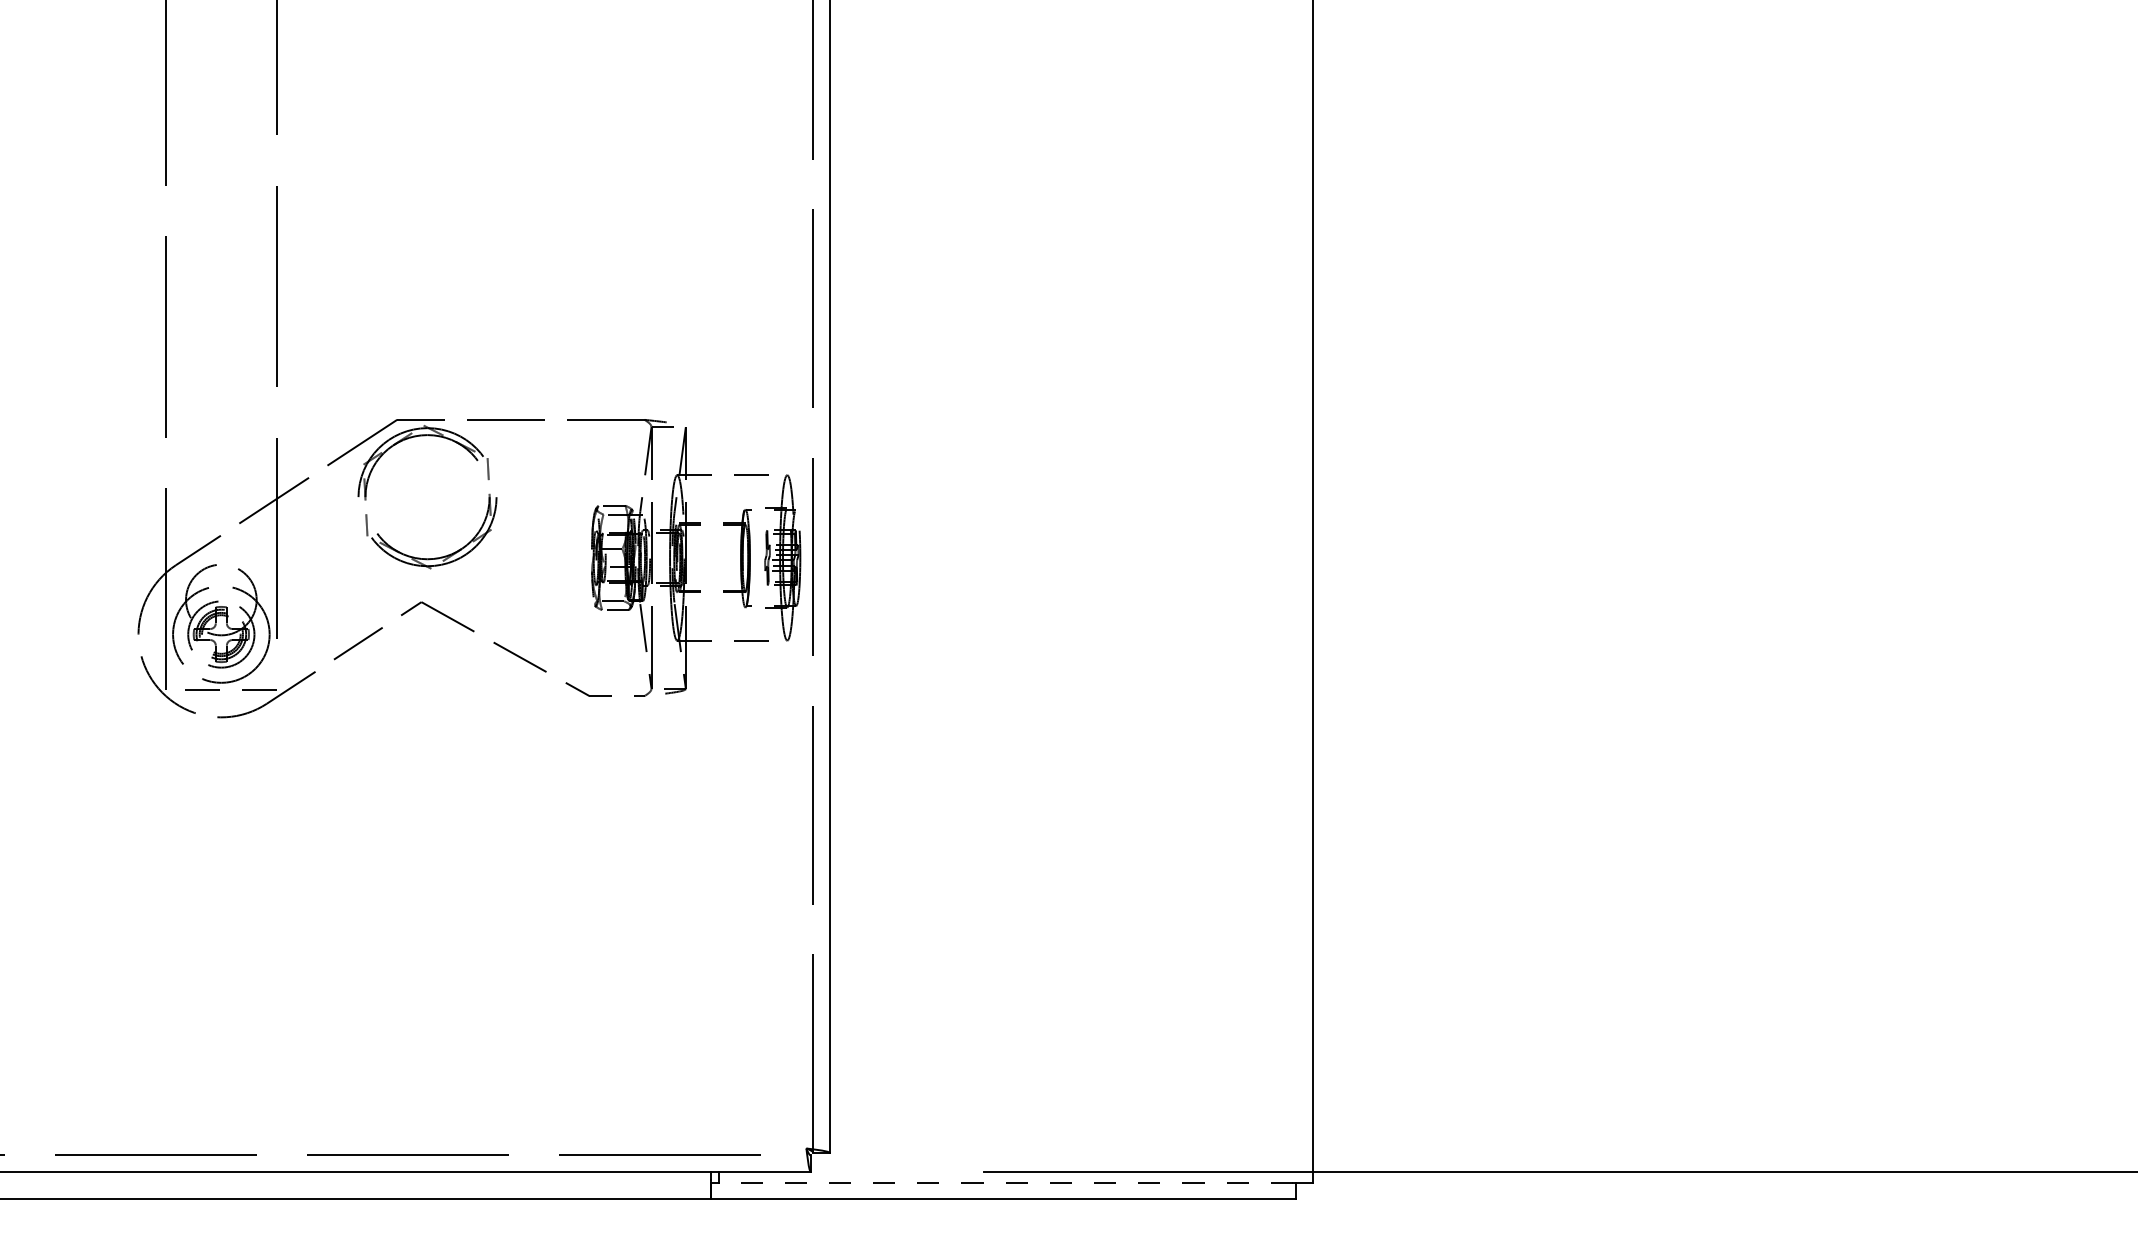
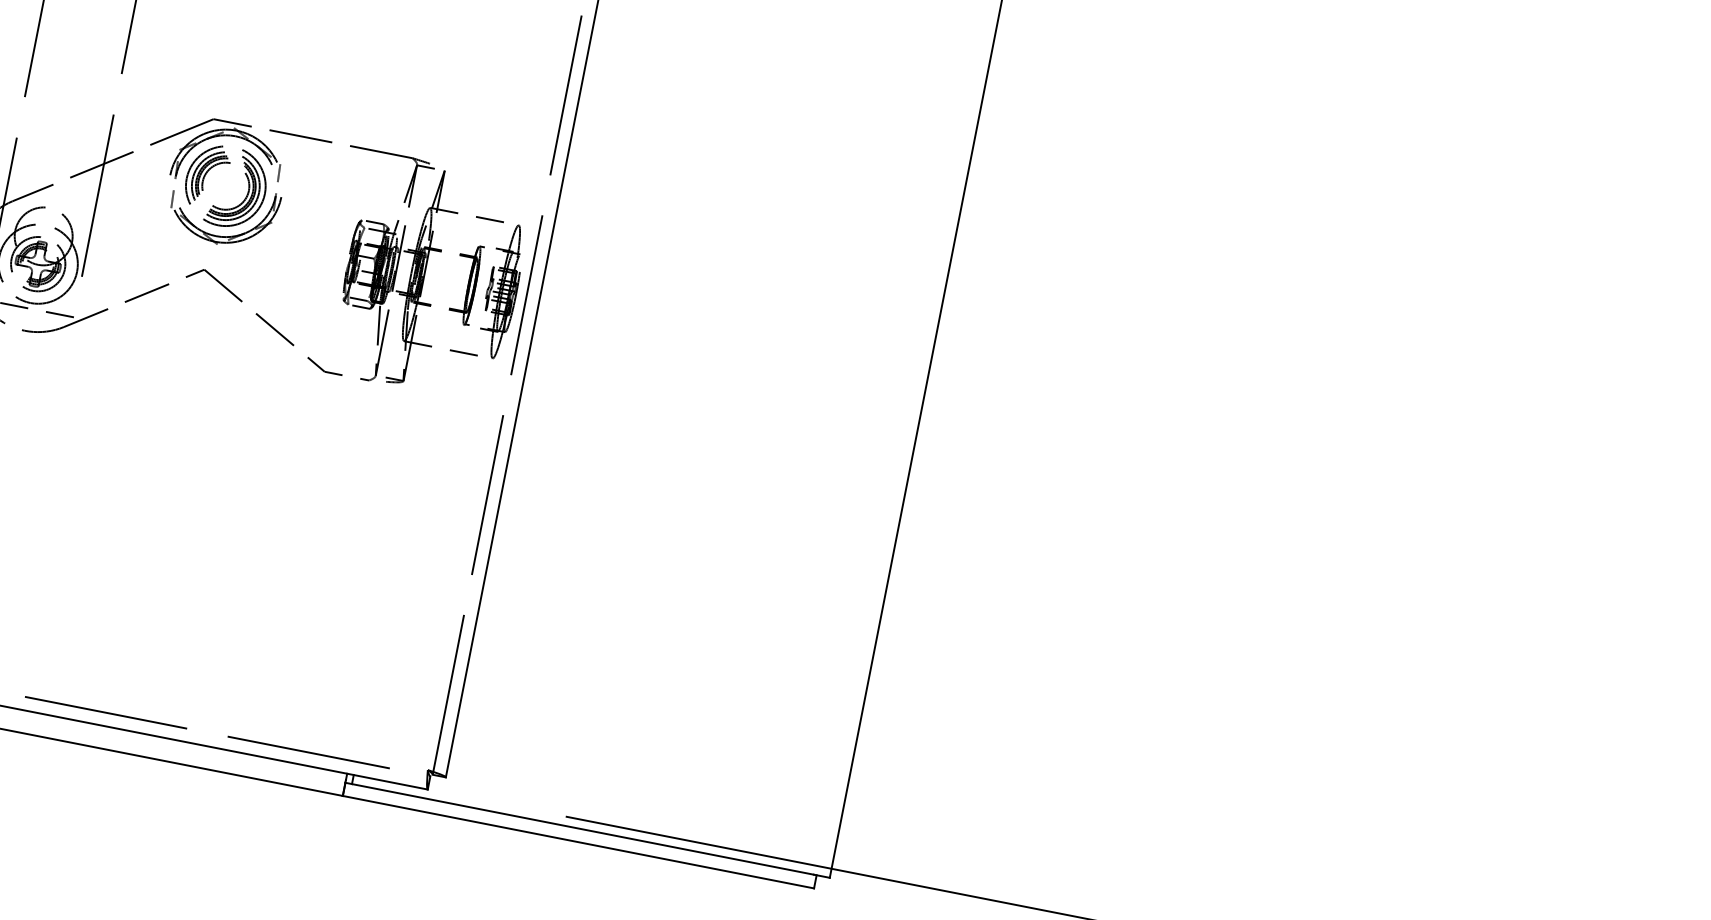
part: (425, 524) -> (219, 207), added
line: (1005, 1183) -> (582, 829), dashed -> solid

